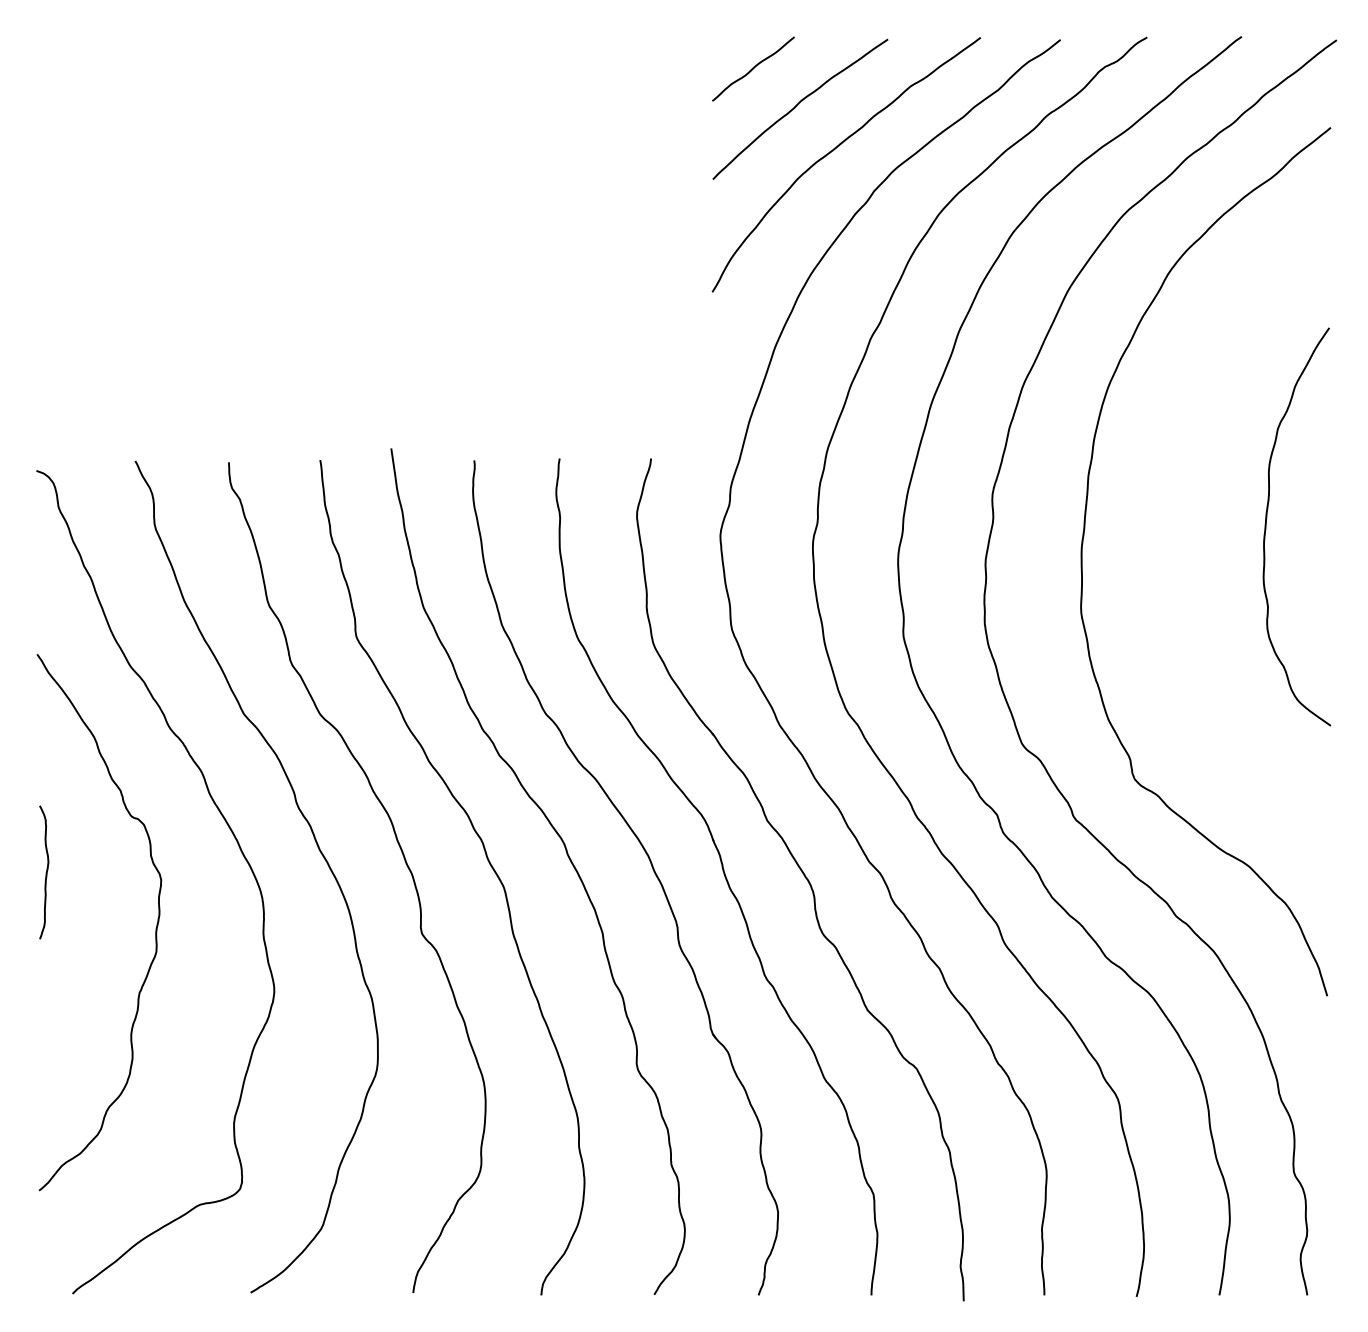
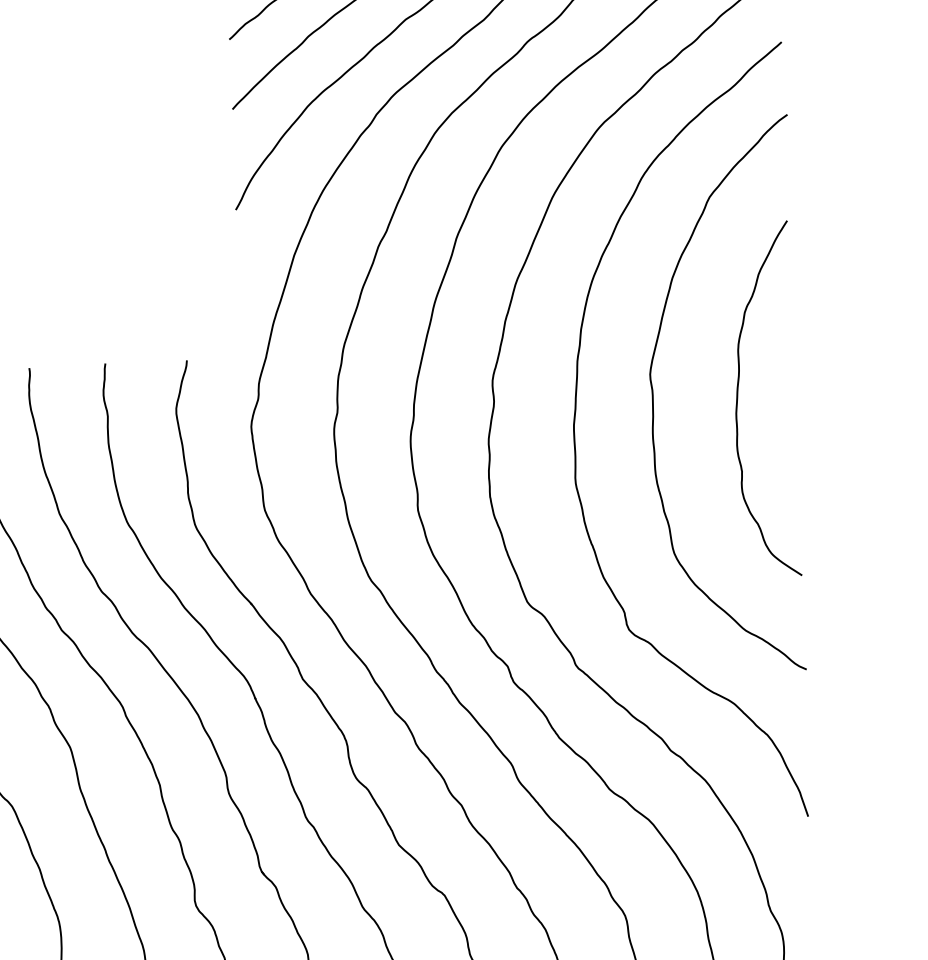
curve: (1172, 519) -> (653, 396), added

